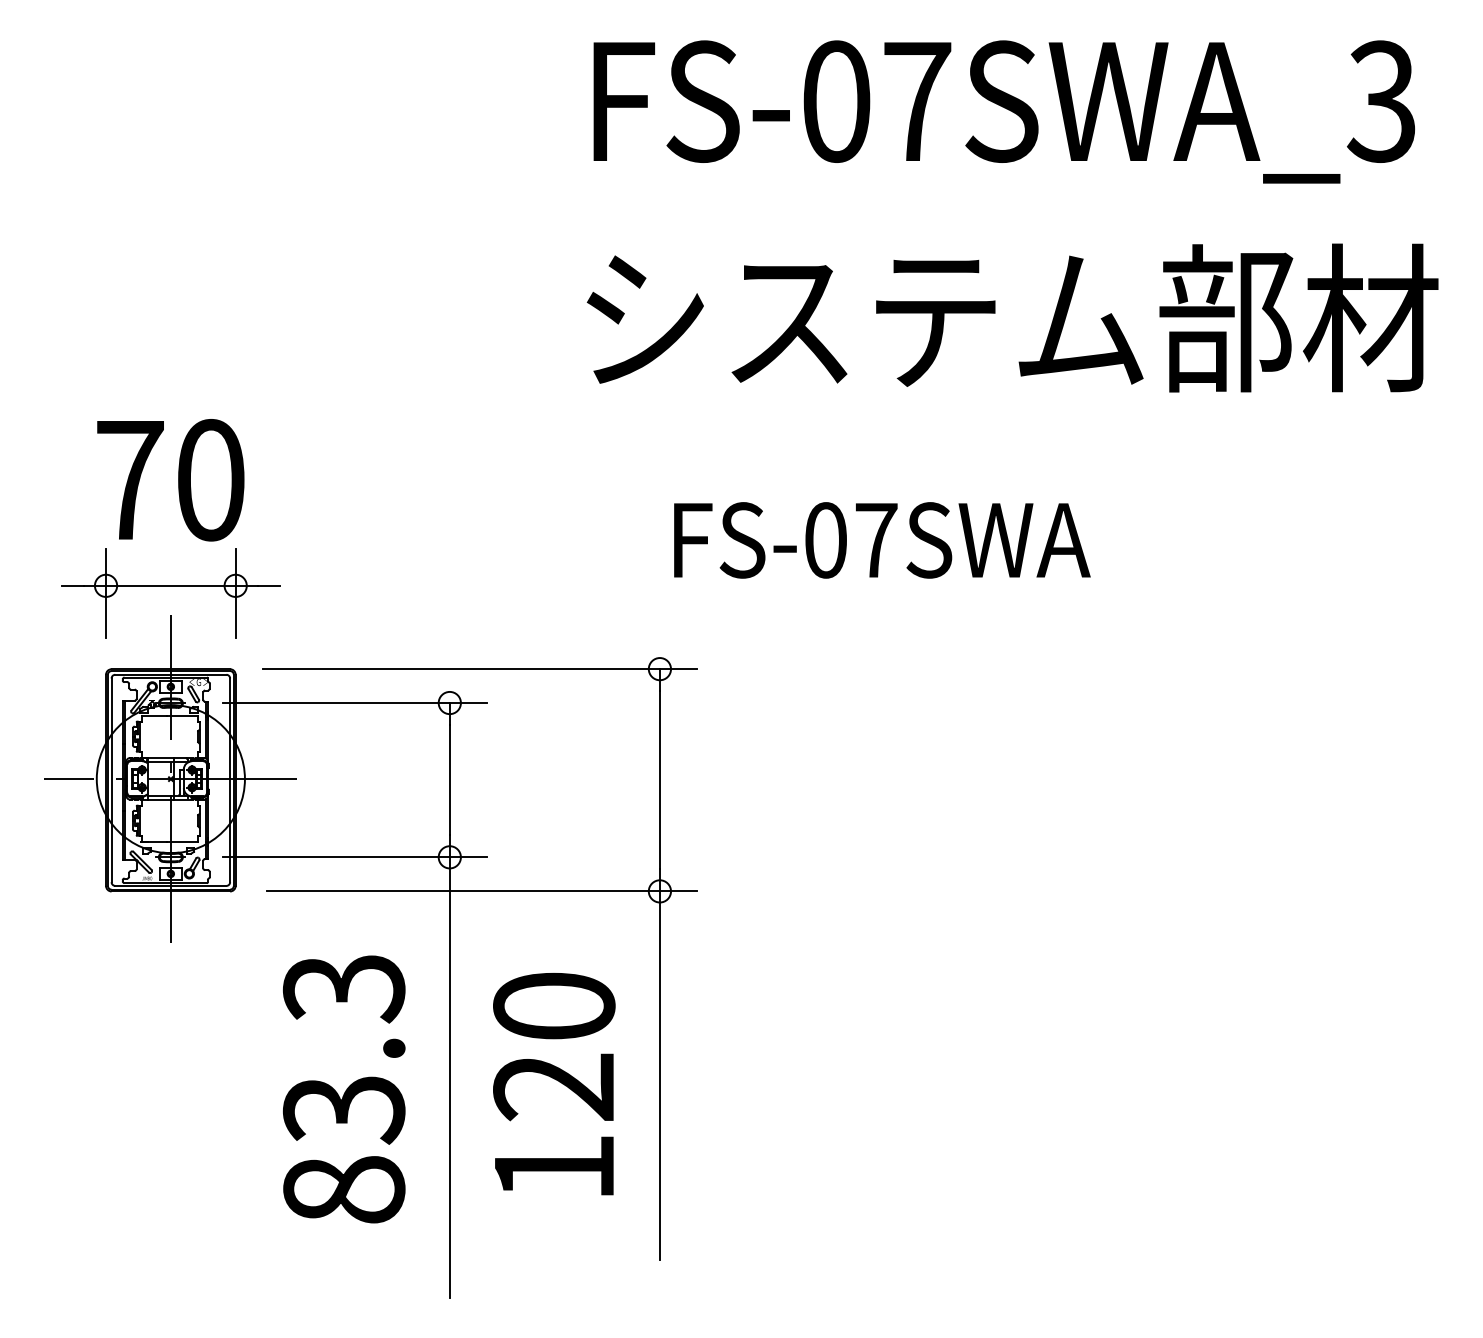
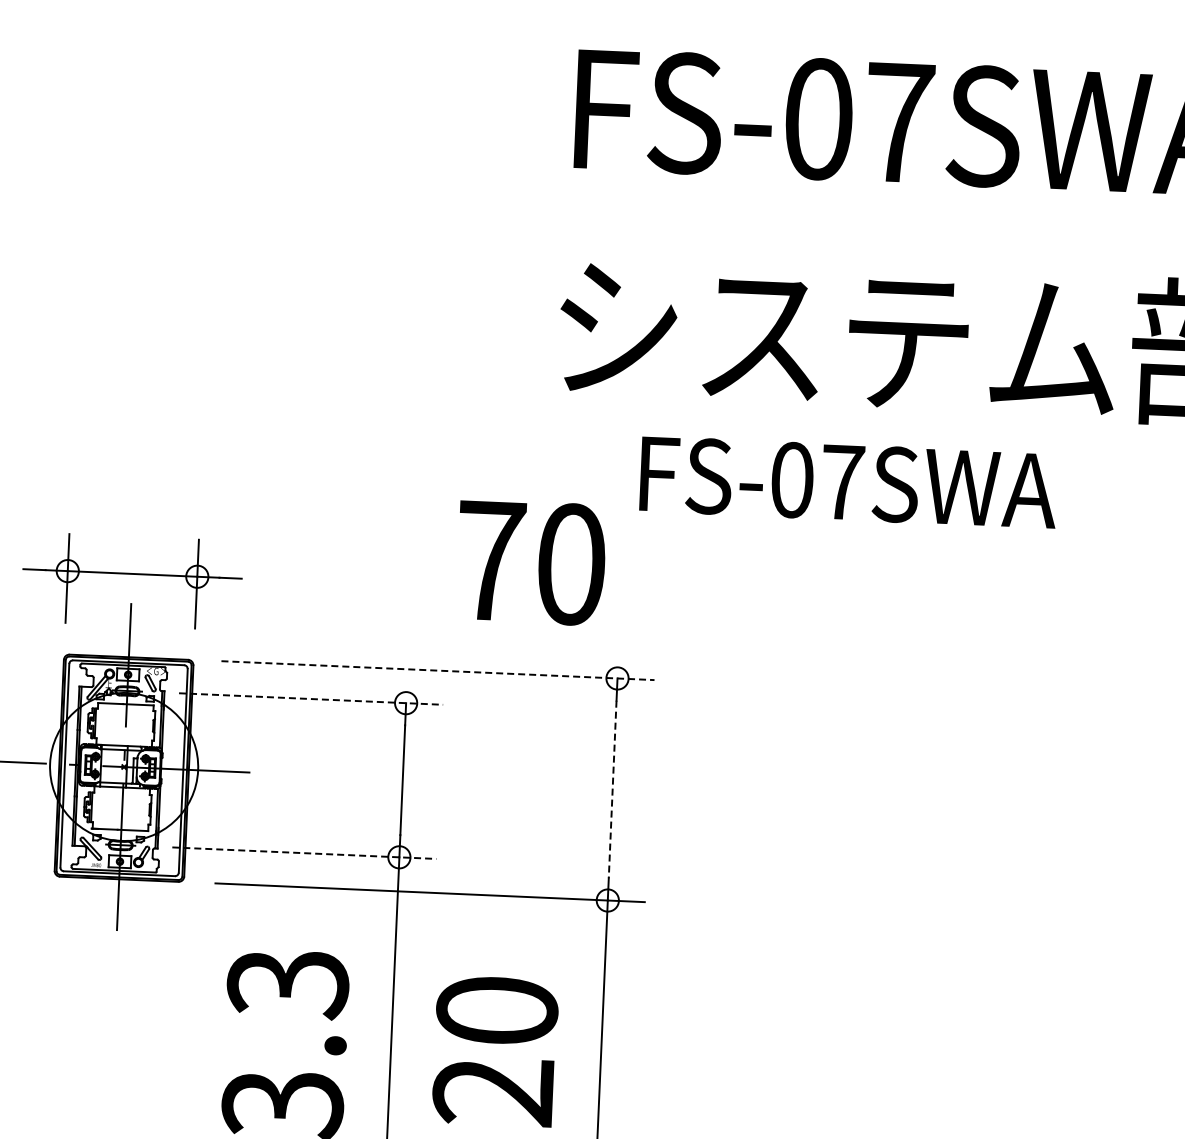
text: (170, 480) -> (531, 562), moved
text: (882, 540) -> (848, 482), moved
line: (480, 669) -> (438, 671), solid -> dashed
line: (355, 703) -> (311, 699), solid -> dashed
line: (659, 780) -> (612, 789), solid -> dashed
line: (355, 857) -> (305, 853), solid -> dashed

